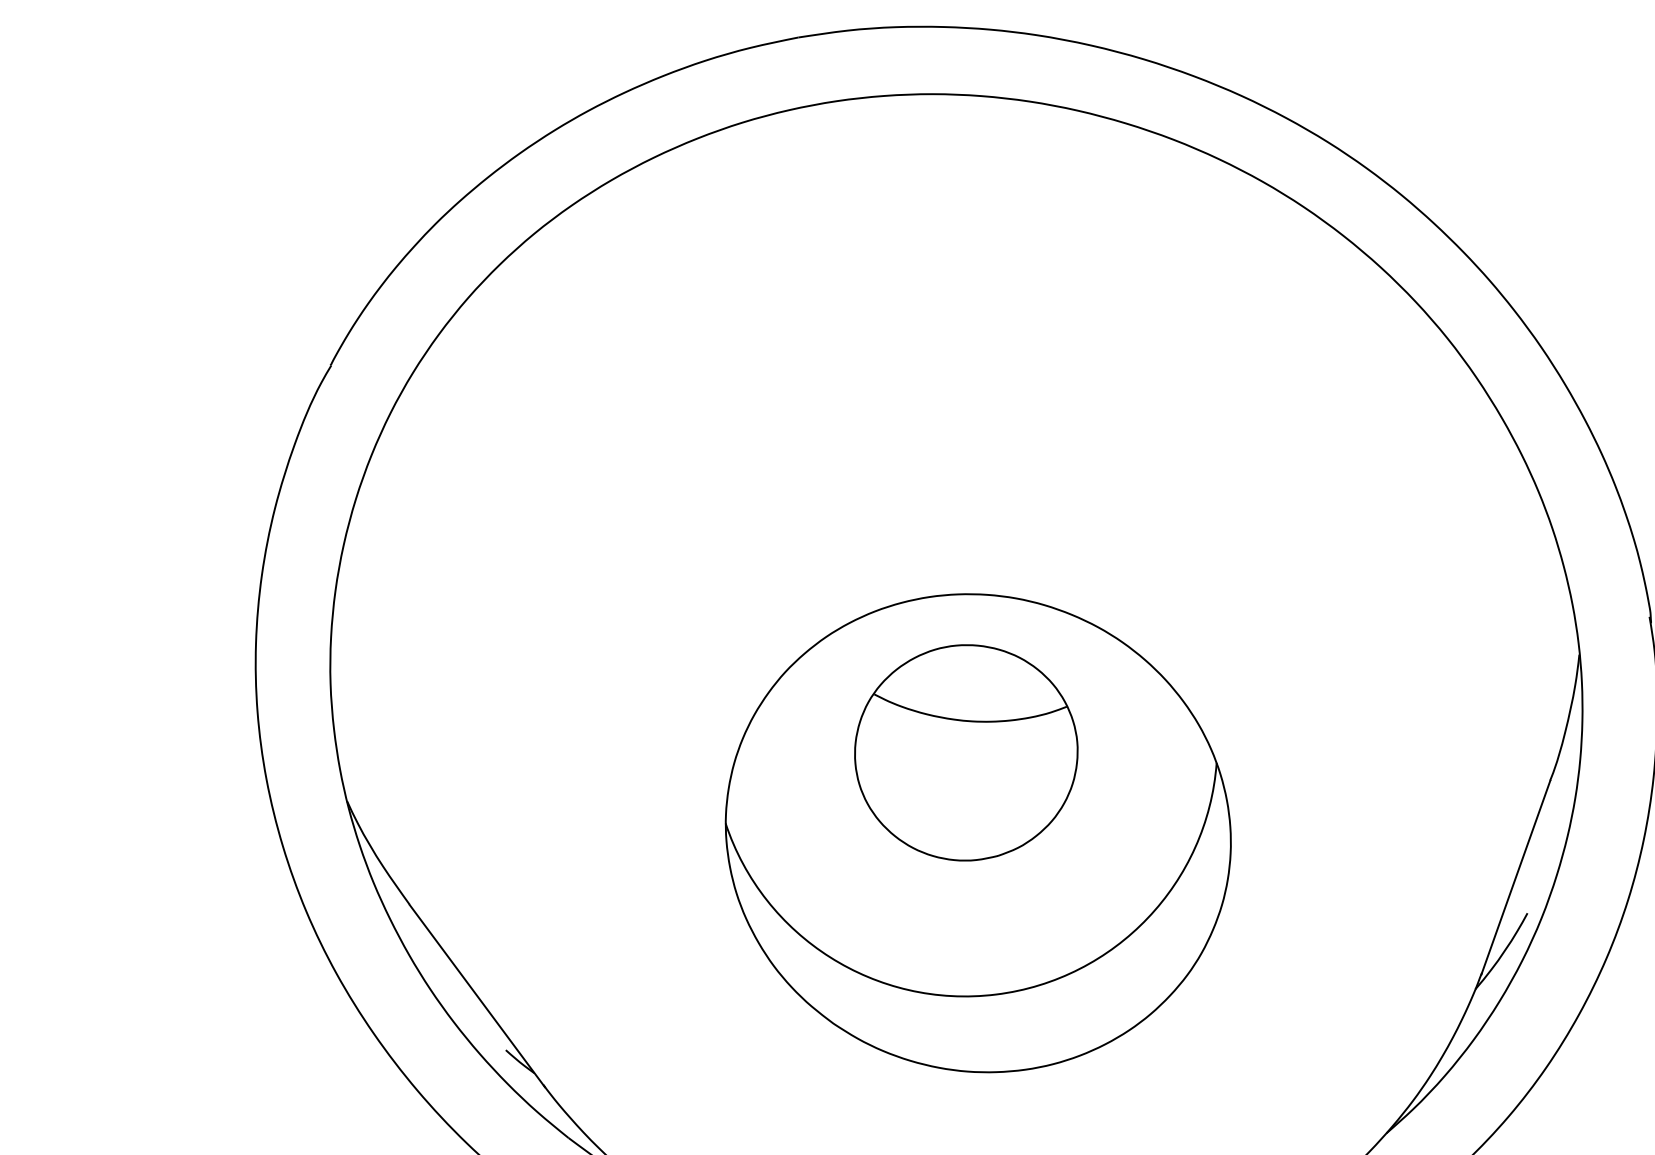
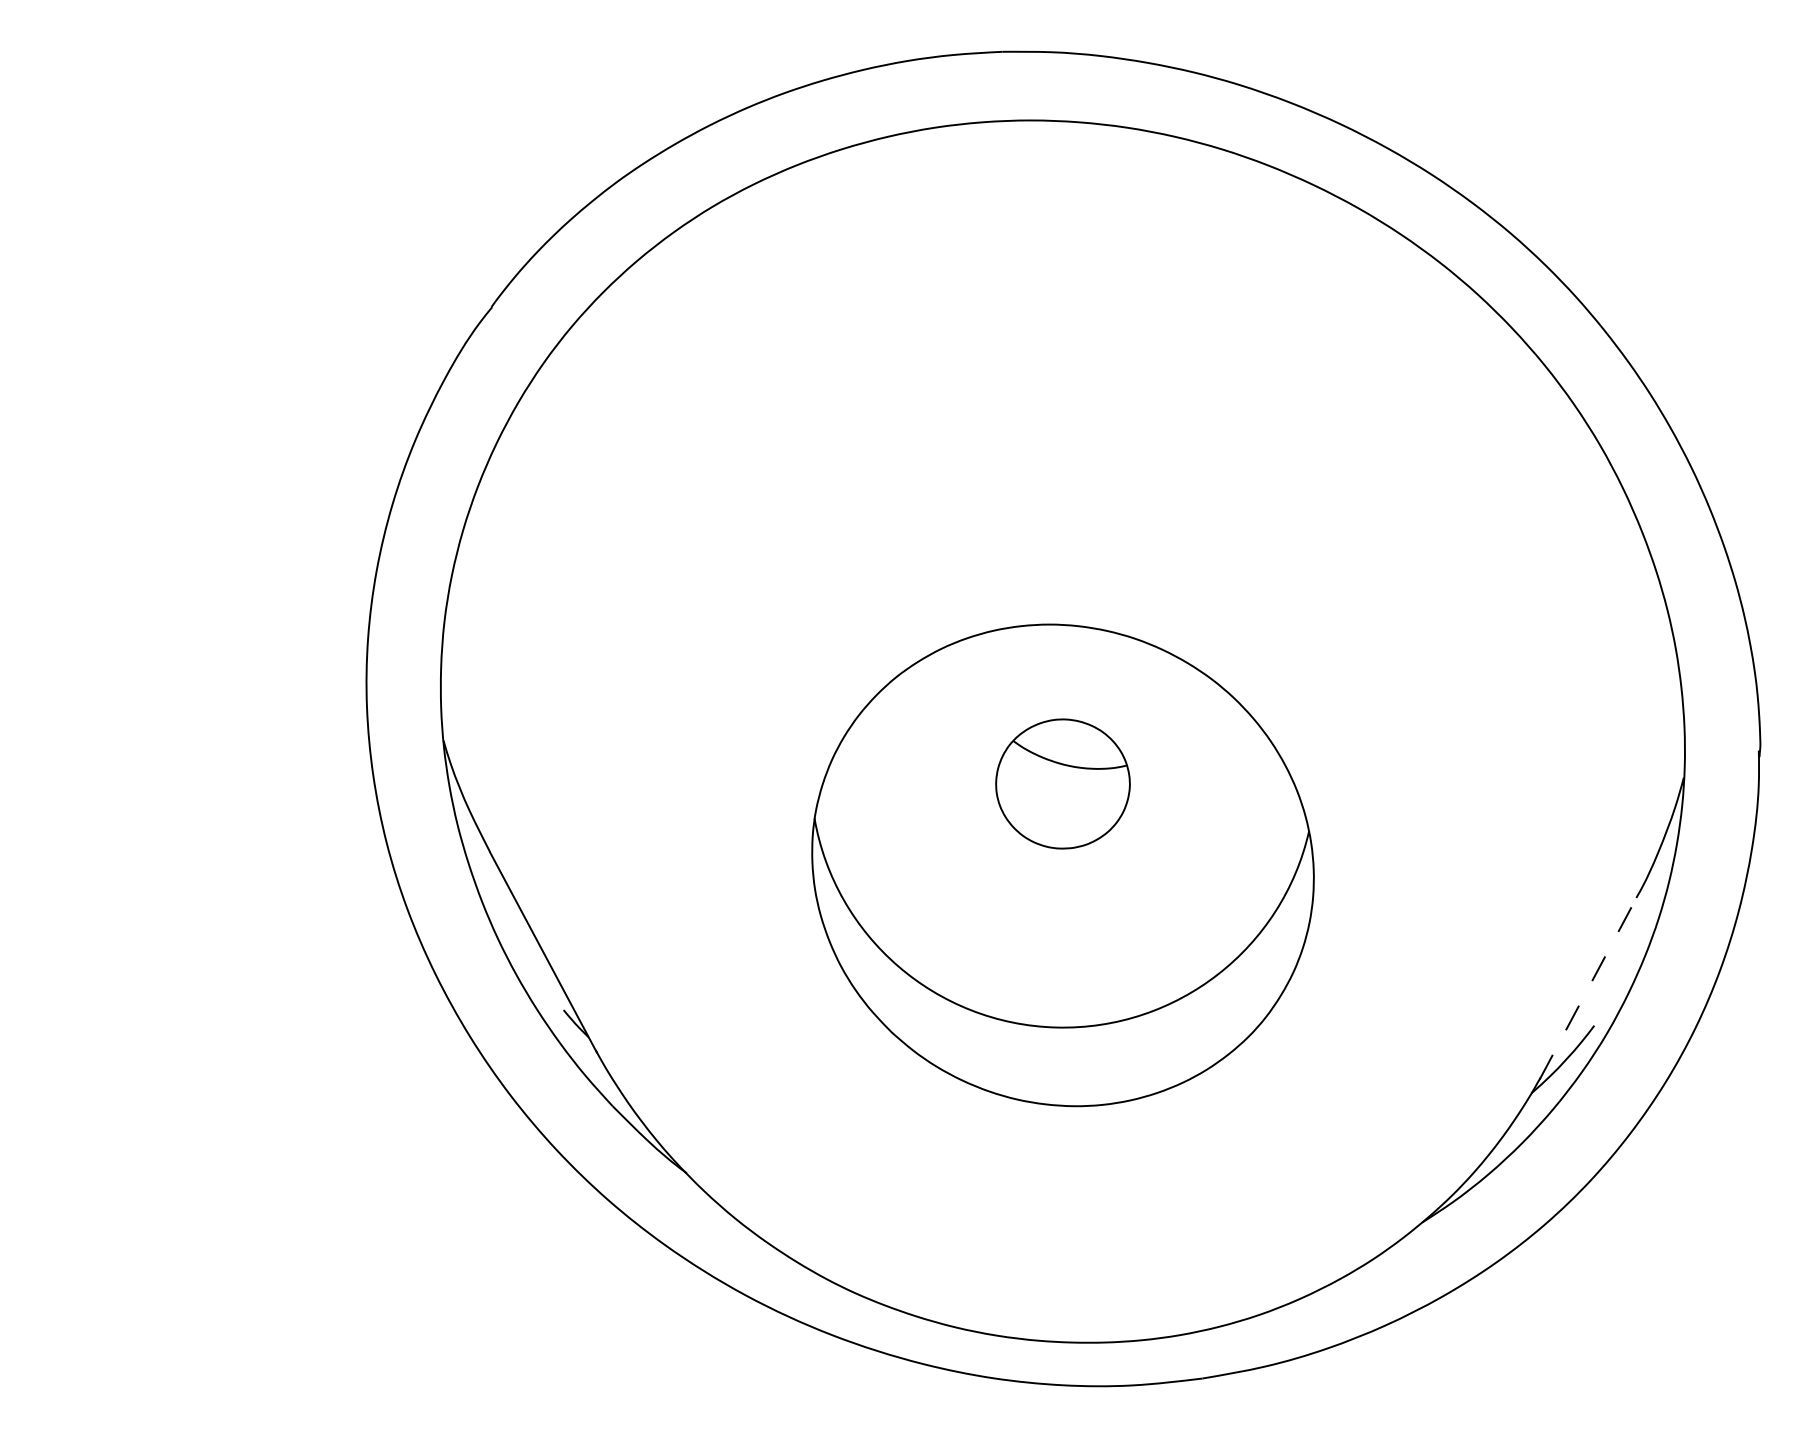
part: (965, 752) -> (1062, 783), size x0.6
line: (1516, 877) -> (1588, 988), solid -> dashed

